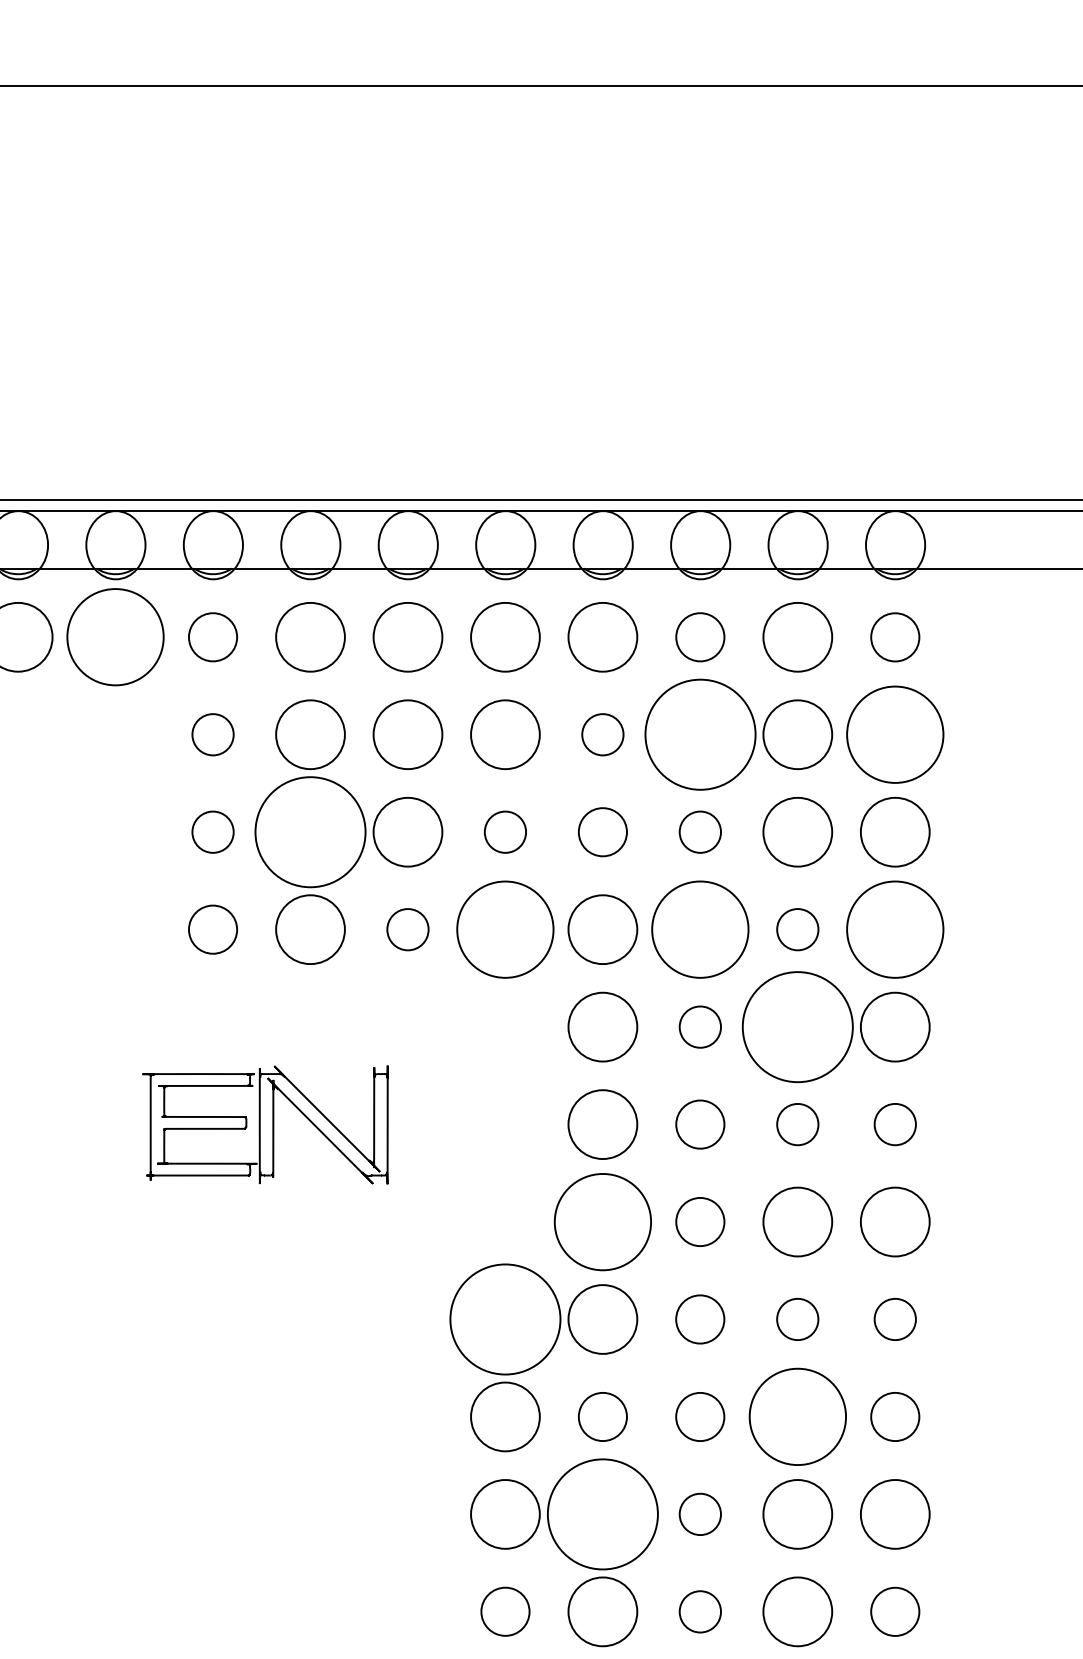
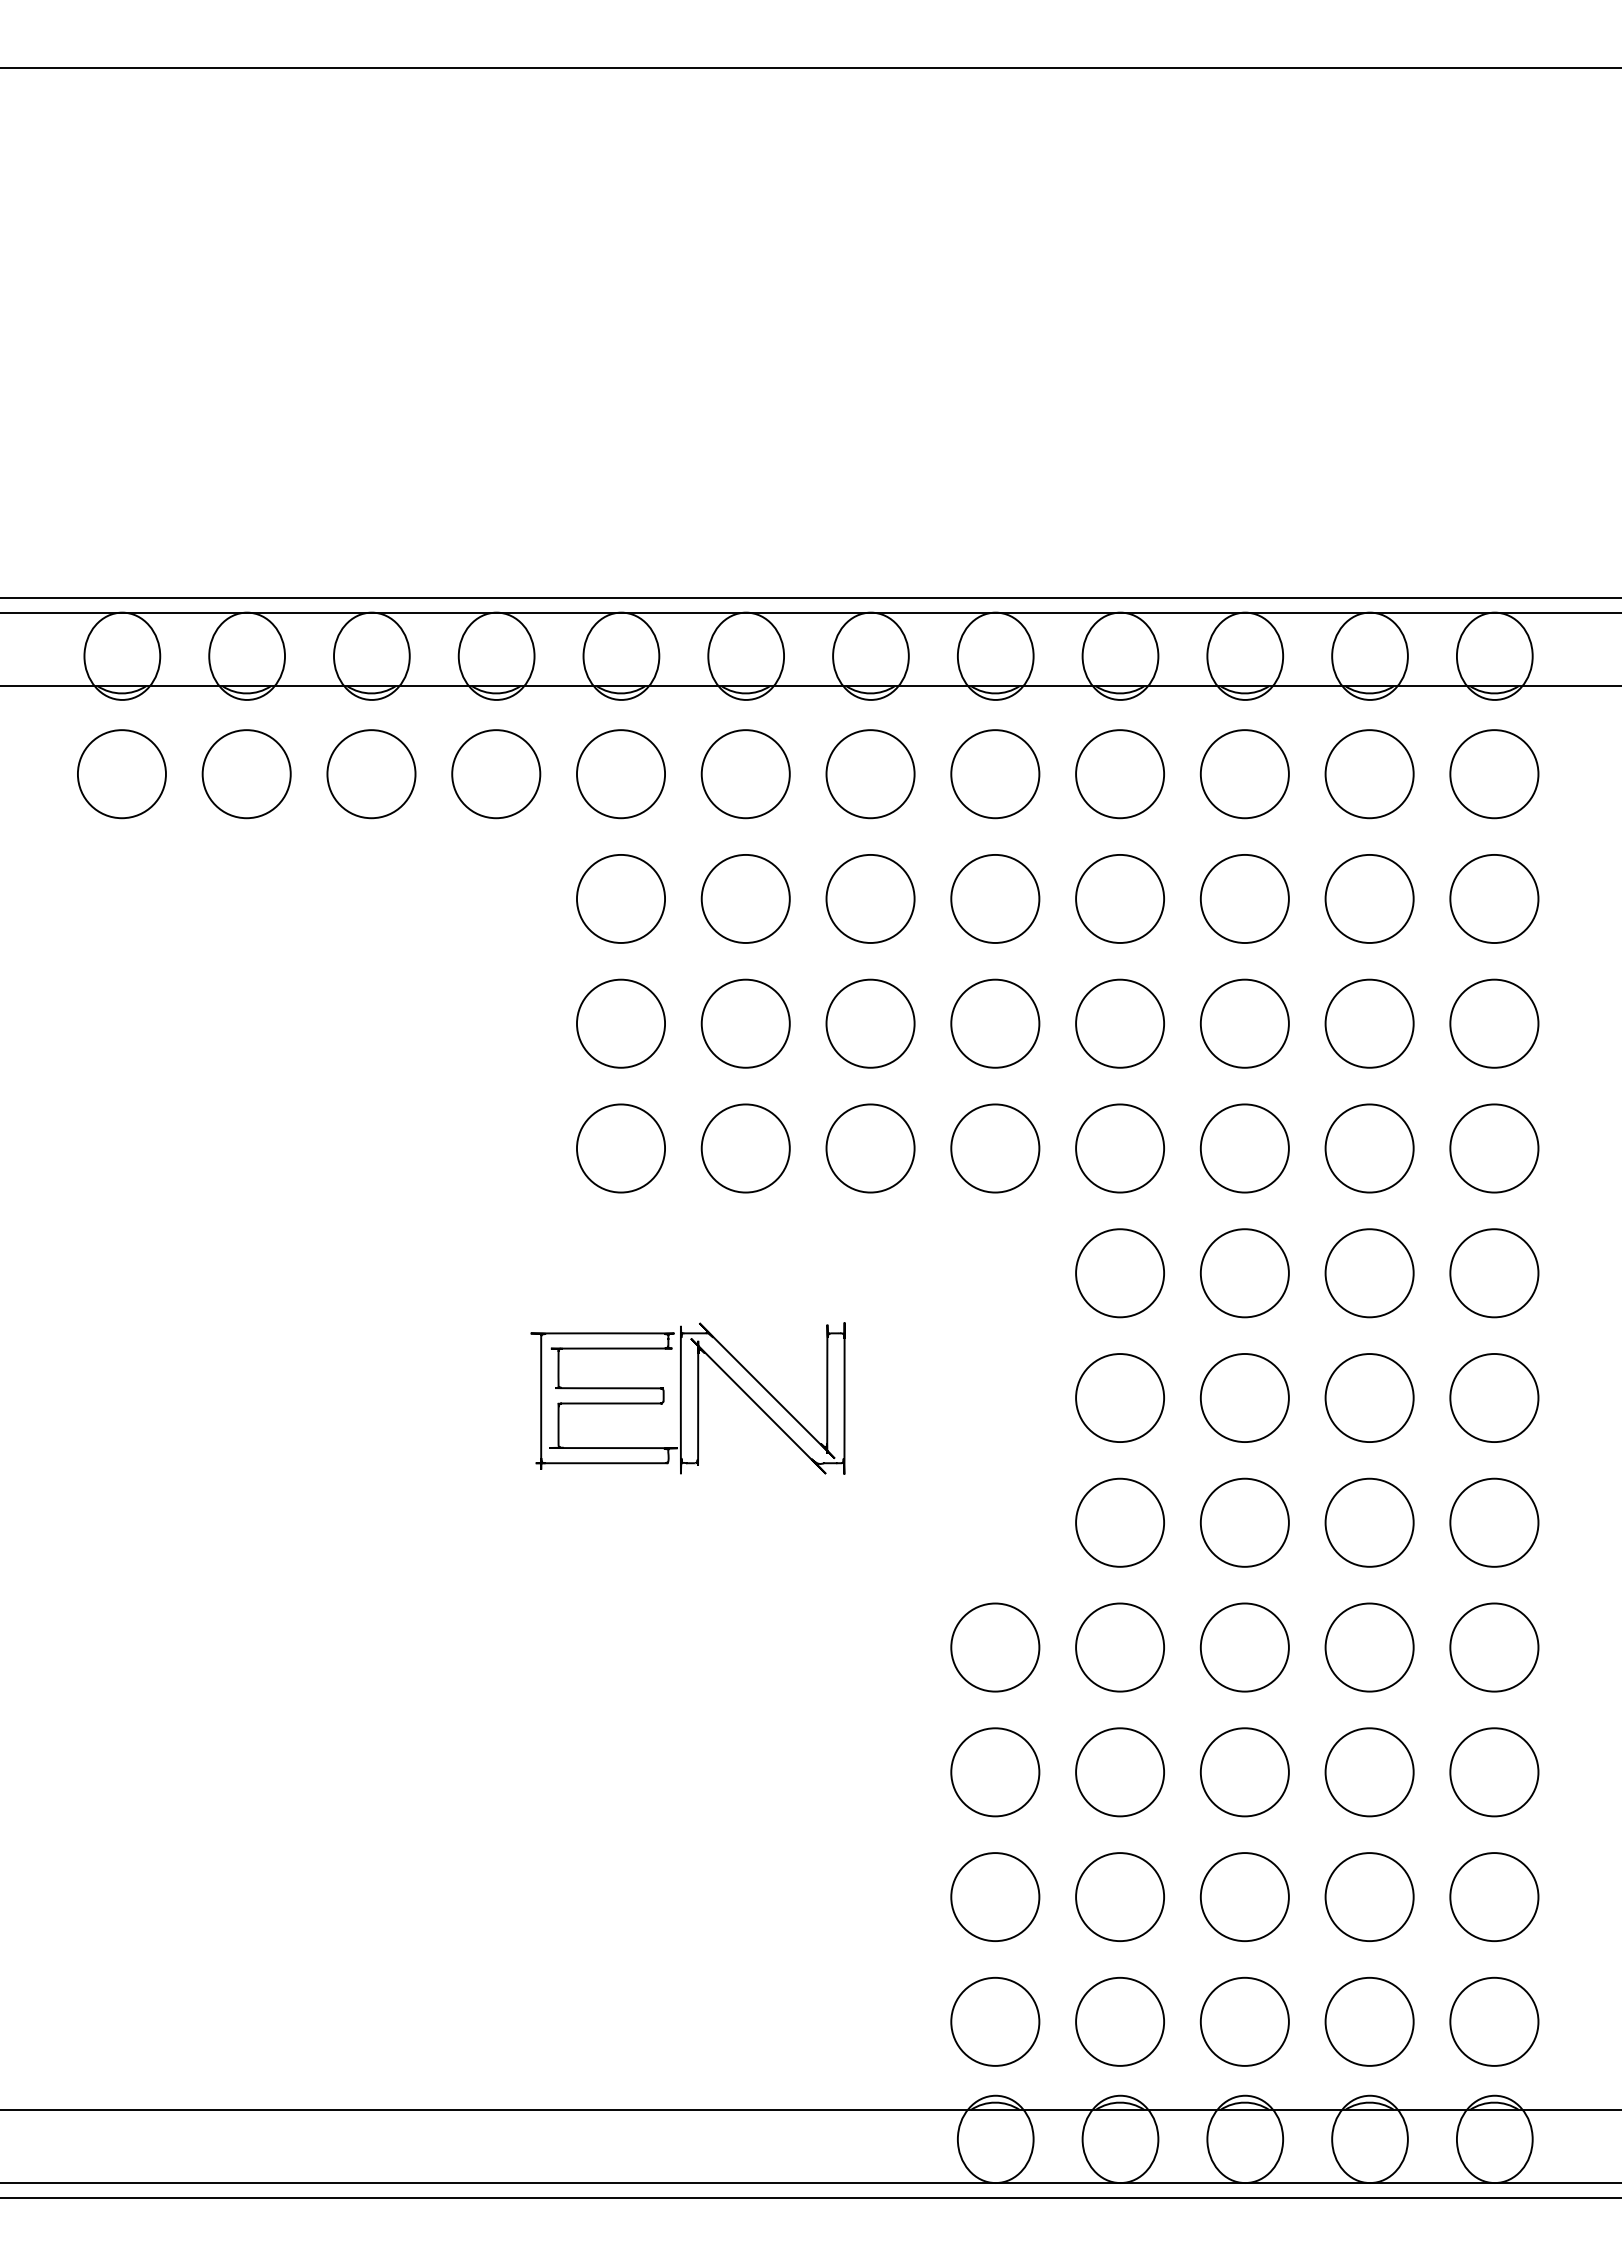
circle: (115, 637) -> (496, 774), size x0.71
circle: (212, 637) -> (620, 774), size x1.43
circle: (700, 637) -> (1244, 774), size x1.43
circle: (895, 637) -> (1494, 774), size x1.43
circle: (212, 734) -> (620, 898), size x1.67
circle: (603, 734) -> (1120, 898), size x1.67
circle: (700, 734) -> (1244, 898), size x0.62
circle: (895, 734) -> (1494, 898), size x0.71
circle: (212, 832) -> (620, 1023), size x1.67
circle: (310, 832) -> (745, 1023), size x0.62
circle: (505, 832) -> (995, 1023), size x1.67
circle: (603, 832) -> (1120, 1023), size x1.43
circle: (700, 832) -> (1244, 1023), size x1.67
circle: (212, 929) -> (620, 1148), size x1.43
circle: (407, 929) -> (870, 1148), size x1.67
circle: (505, 929) -> (995, 1148), size x0.71
circle: (700, 929) -> (1244, 1148), size x0.71
circle: (797, 929) -> (1369, 1148), size x1.67
circle: (895, 929) -> (1494, 1148), size x0.71
circle: (700, 1027) -> (1244, 1273), size x1.67
circle: (797, 1027) -> (1369, 1273), size x0.62
circle: (700, 1124) -> (1244, 1397), size x1.43
circle: (797, 1124) -> (1369, 1398), size x1.67
circle: (895, 1124) -> (1494, 1397), size x1.67
circle: (602, 1221) -> (1119, 1522), size x0.71
circle: (700, 1221) -> (1244, 1522), size x1.43
circle: (505, 1319) -> (995, 1647), size x0.62
circle: (700, 1319) -> (1244, 1647), size x1.43
circle: (797, 1319) -> (1369, 1647), size x1.67
circle: (895, 1319) -> (1494, 1647), size x1.67
circle: (603, 1417) -> (1120, 1772), size x1.43
circle: (700, 1417) -> (1244, 1772), size x1.43
circle: (797, 1417) -> (1369, 1772), size x0.71
circle: (895, 1417) -> (1494, 1772), size x1.43
circle: (603, 1514) -> (1120, 1897), size x0.62
circle: (700, 1514) -> (1244, 1897), size x1.67
circle: (505, 1611) -> (995, 2021), size x1.43
circle: (700, 1611) -> (1244, 2021), size x1.67
circle: (895, 1611) -> (1494, 2021), size x1.43

